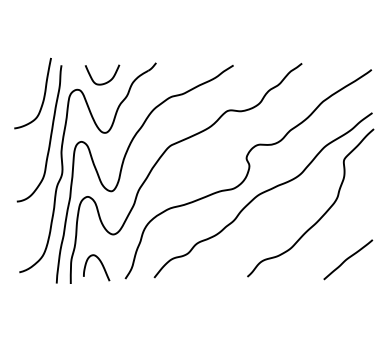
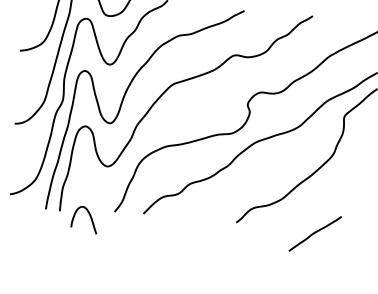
curve: (348, 259) -> (315, 233), moved
curve: (101, 265) -> (89, 217), moved

